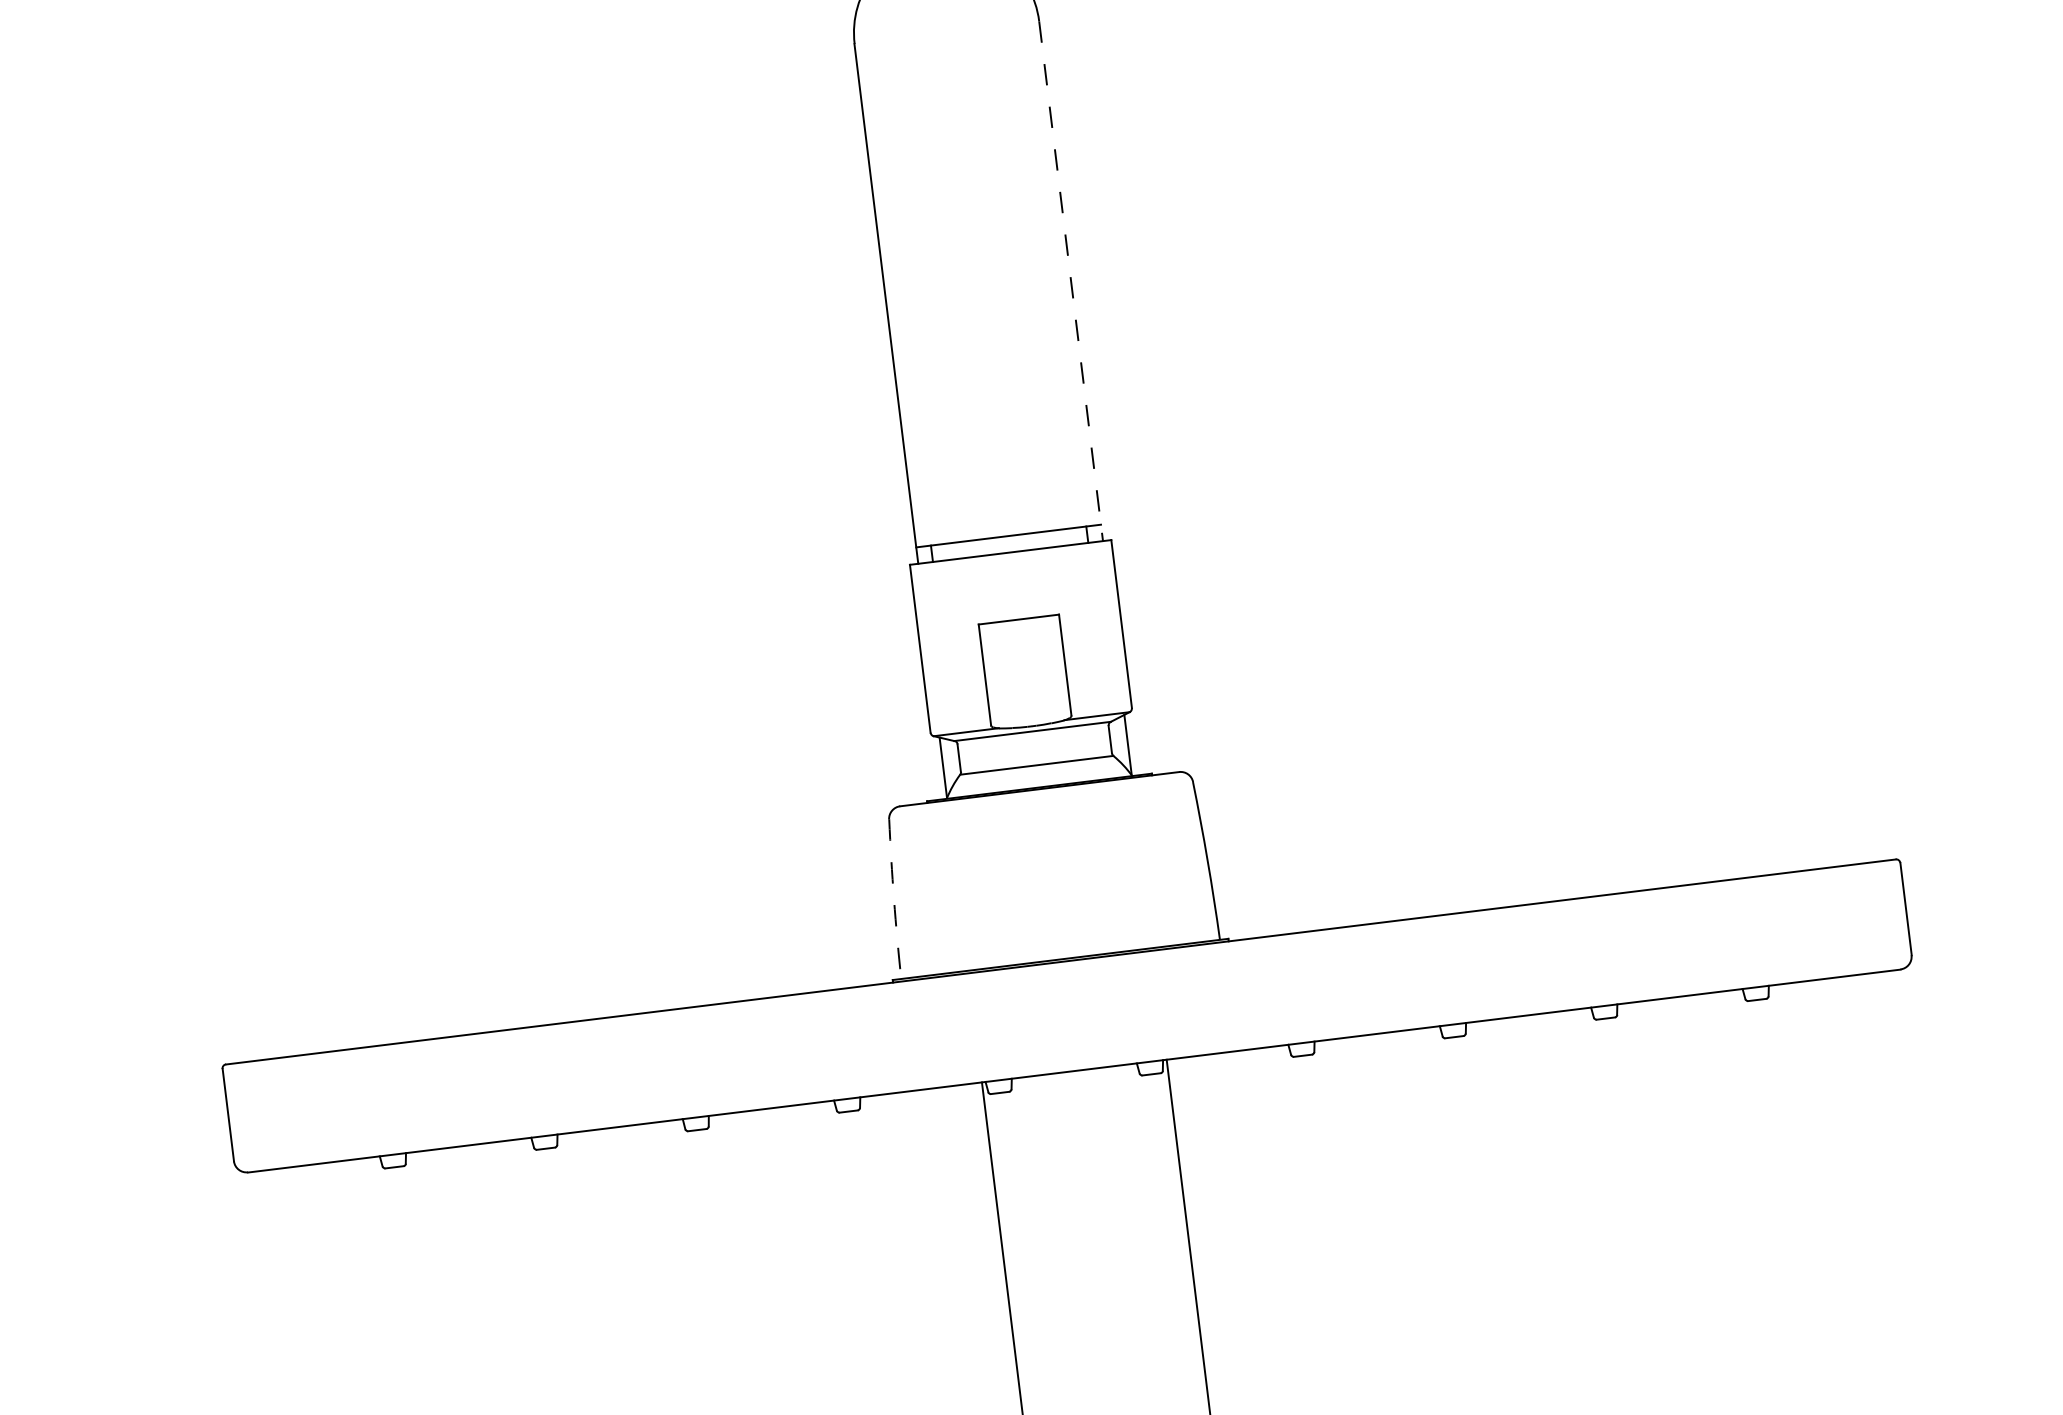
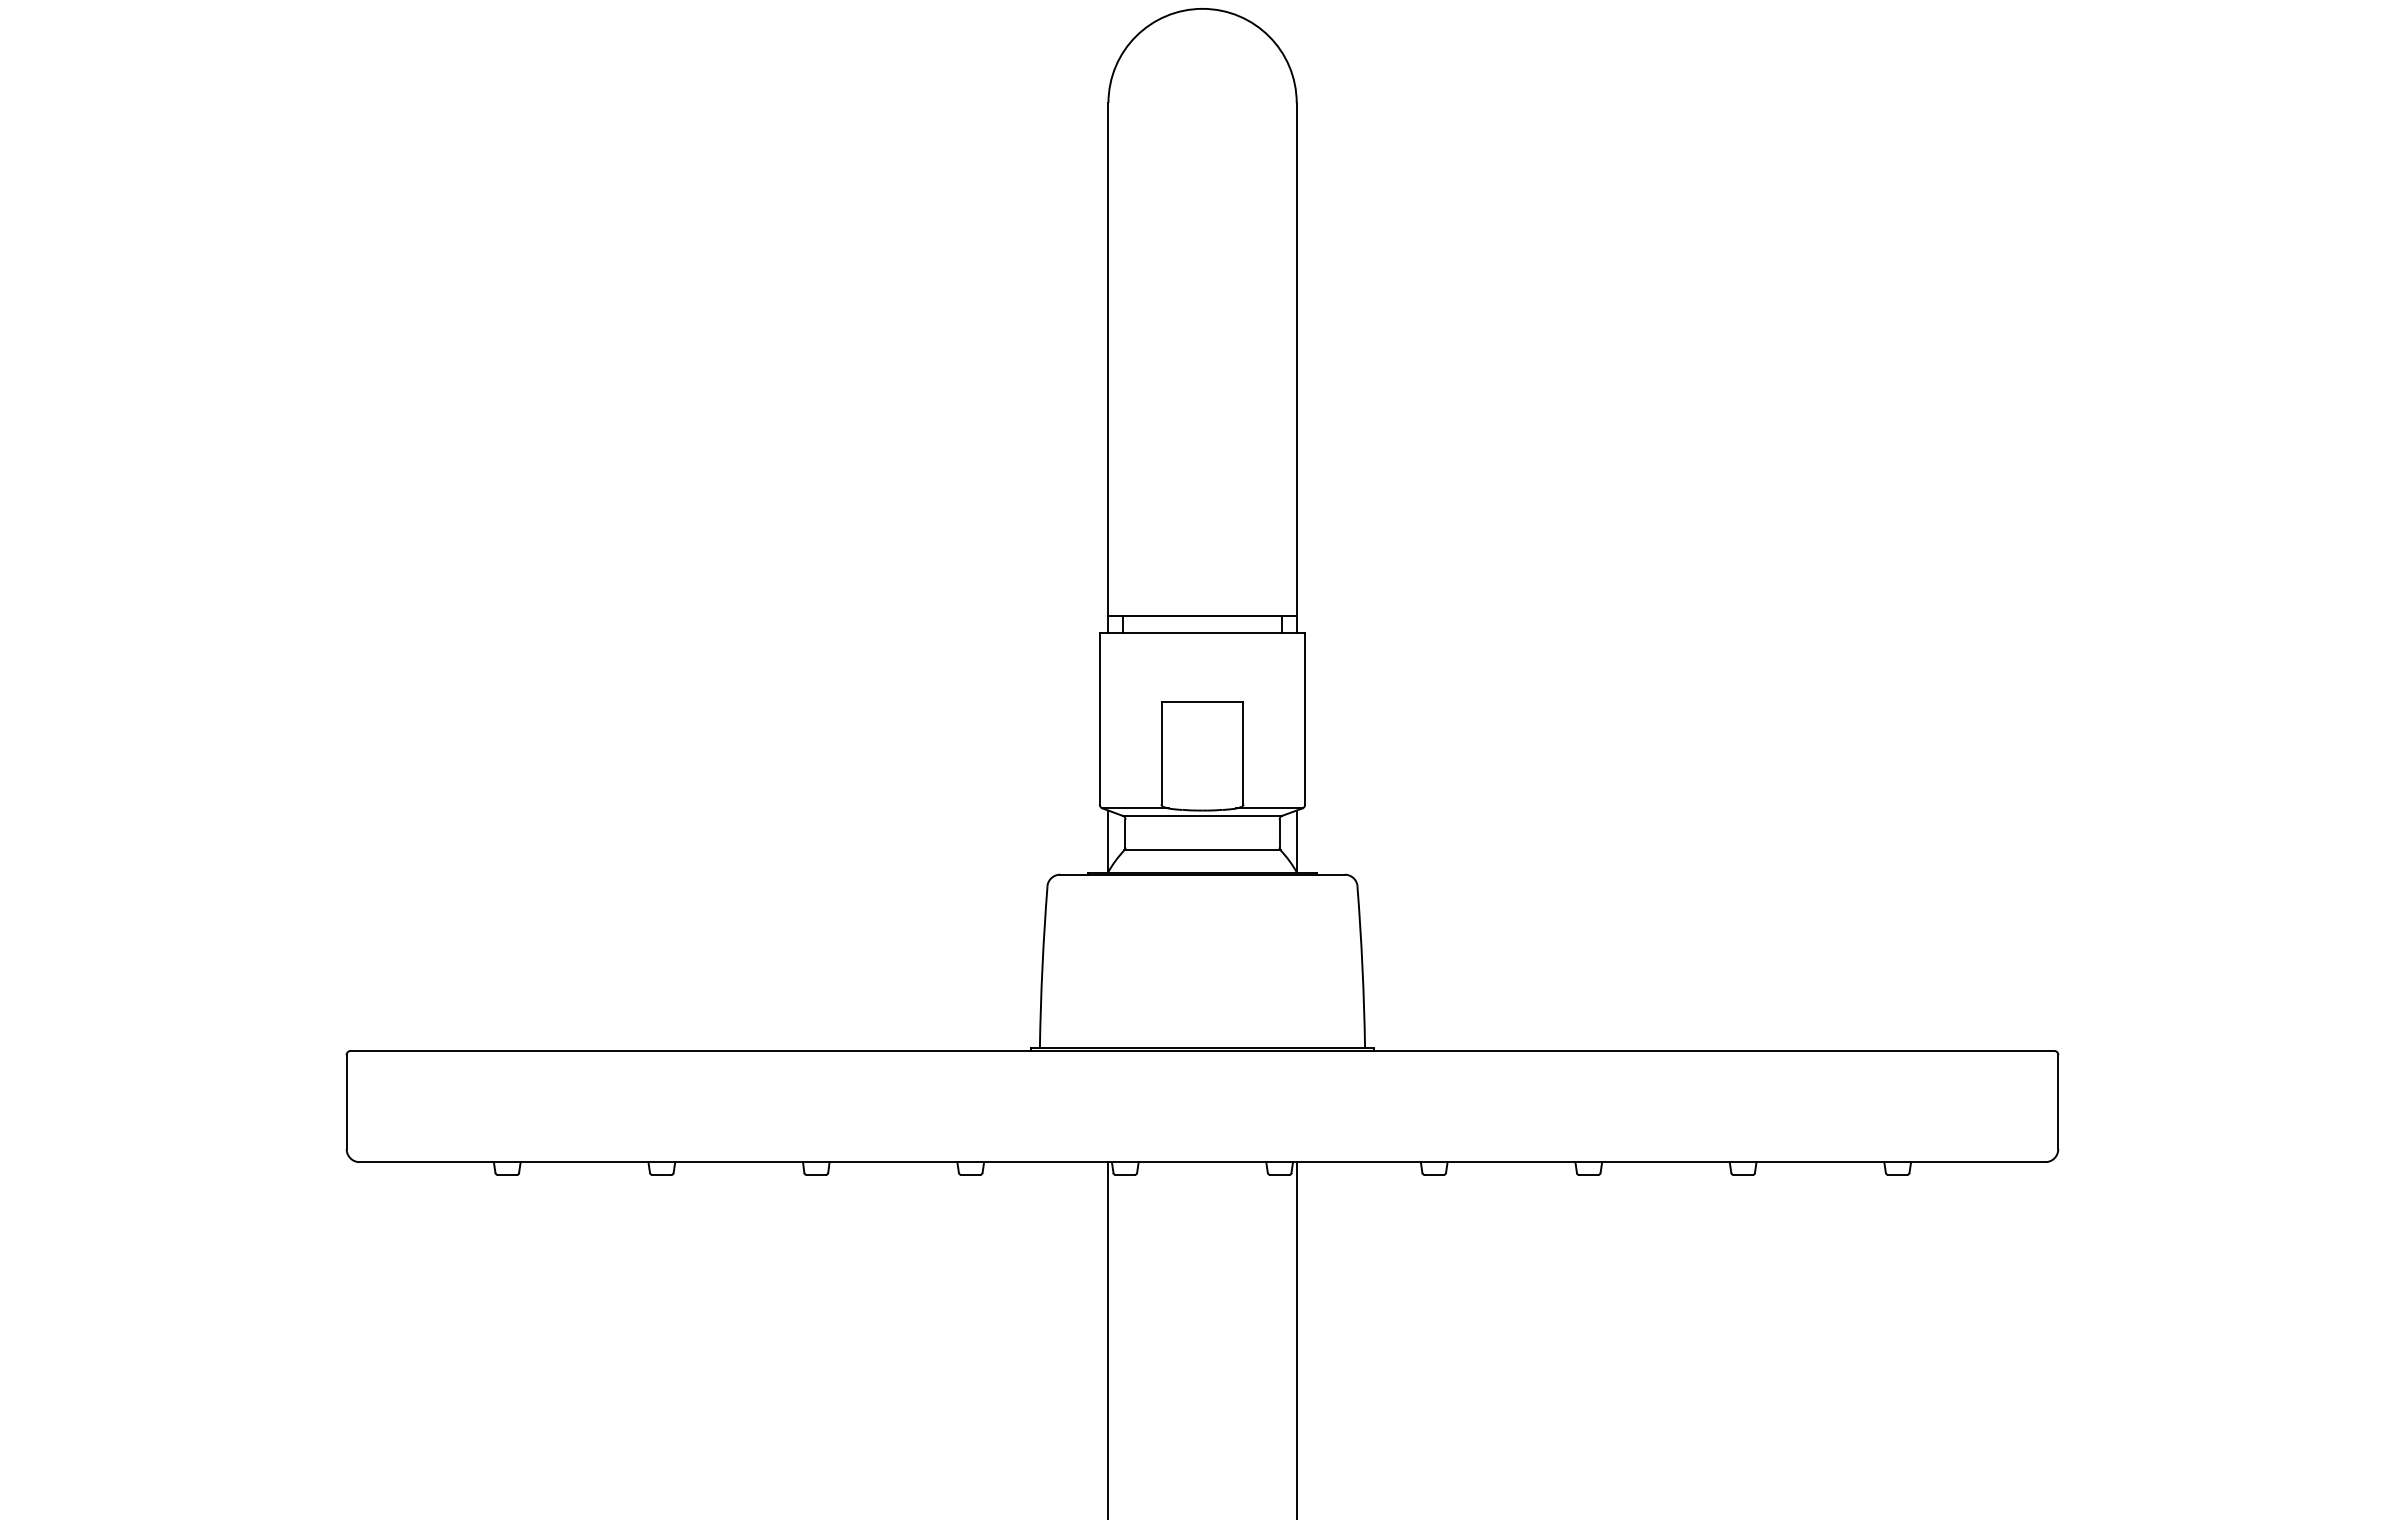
line: (1070, 281) -> (1296, 368), dashed -> solid
arc: (894, 899) -> (1042, 967), dashed -> solid

